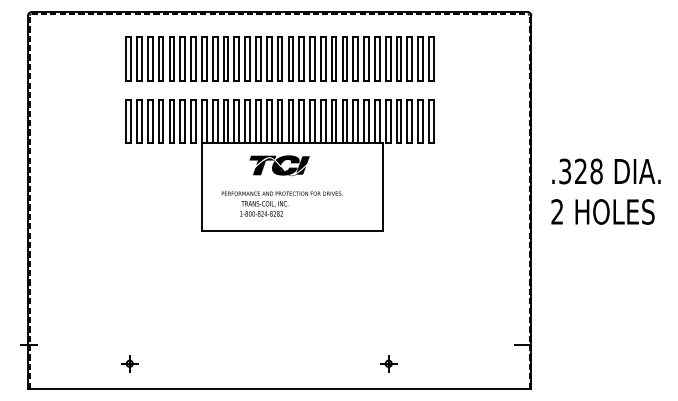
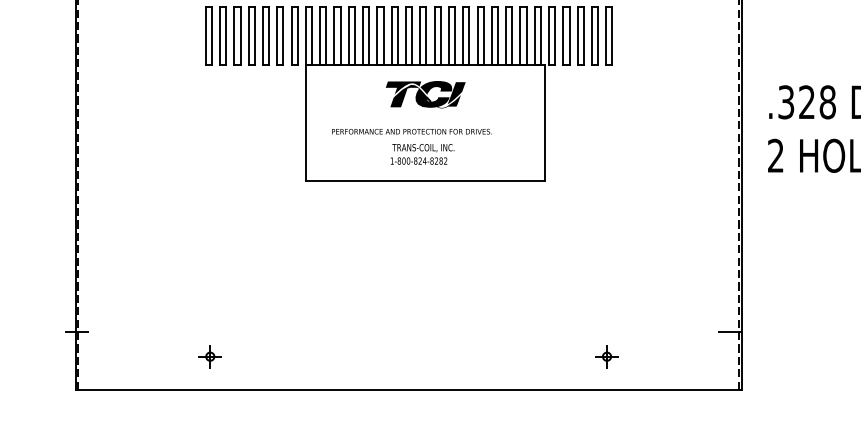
part: (279, 165) -> (425, 94), moved
text: (264, 208) -> (422, 153), moved
part: (388, 363) -> (606, 356), moved

